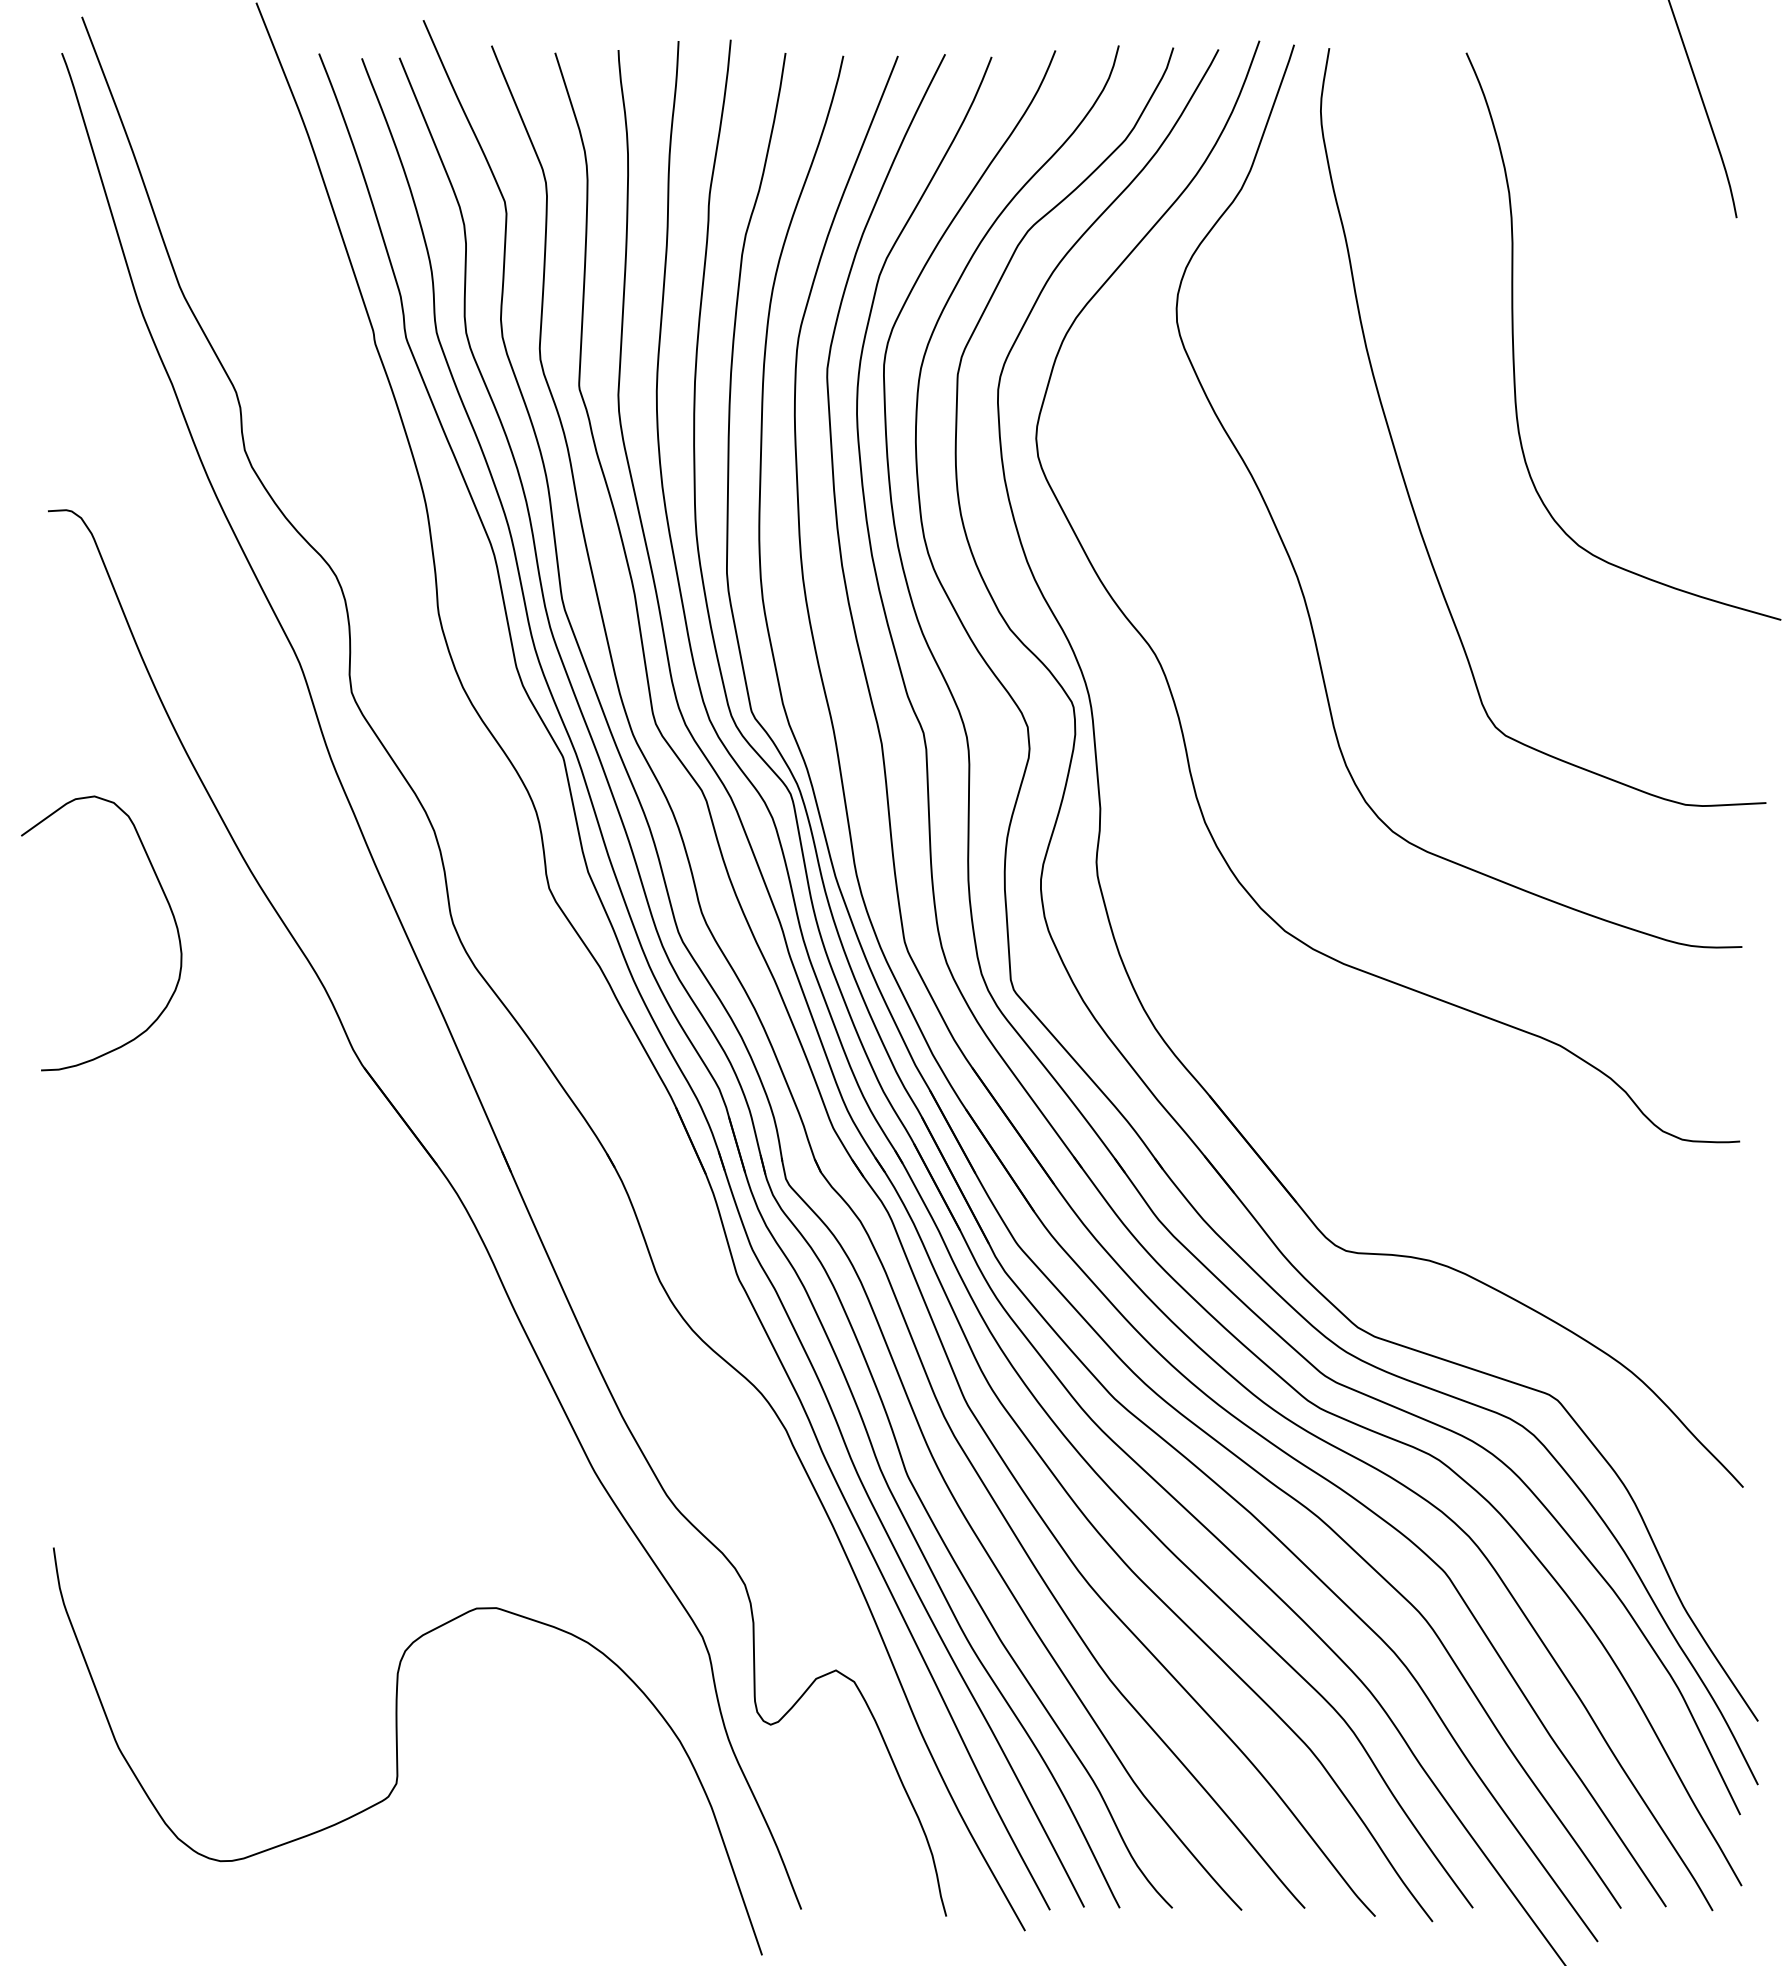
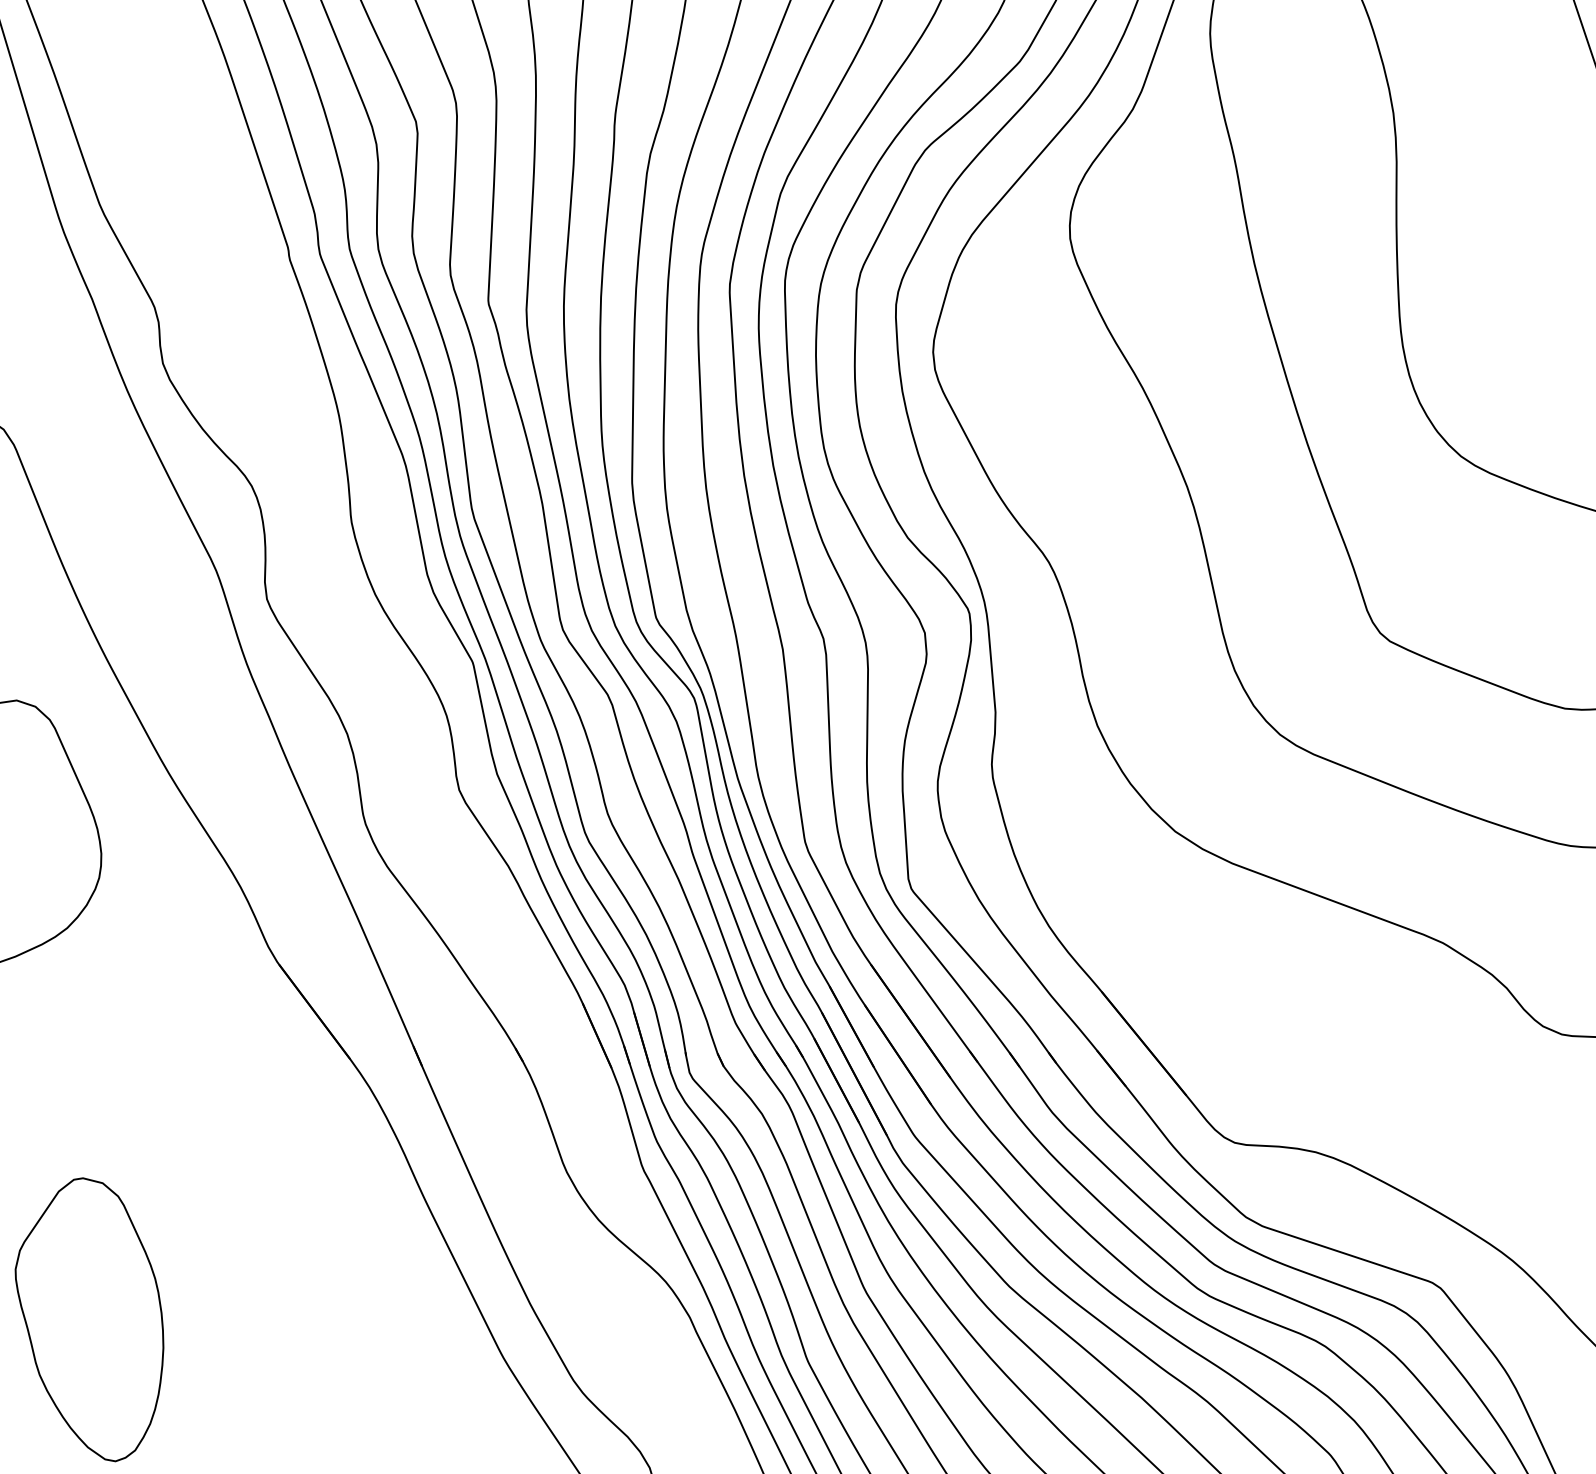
part: (169, 1432) -> (89, 1319), added

